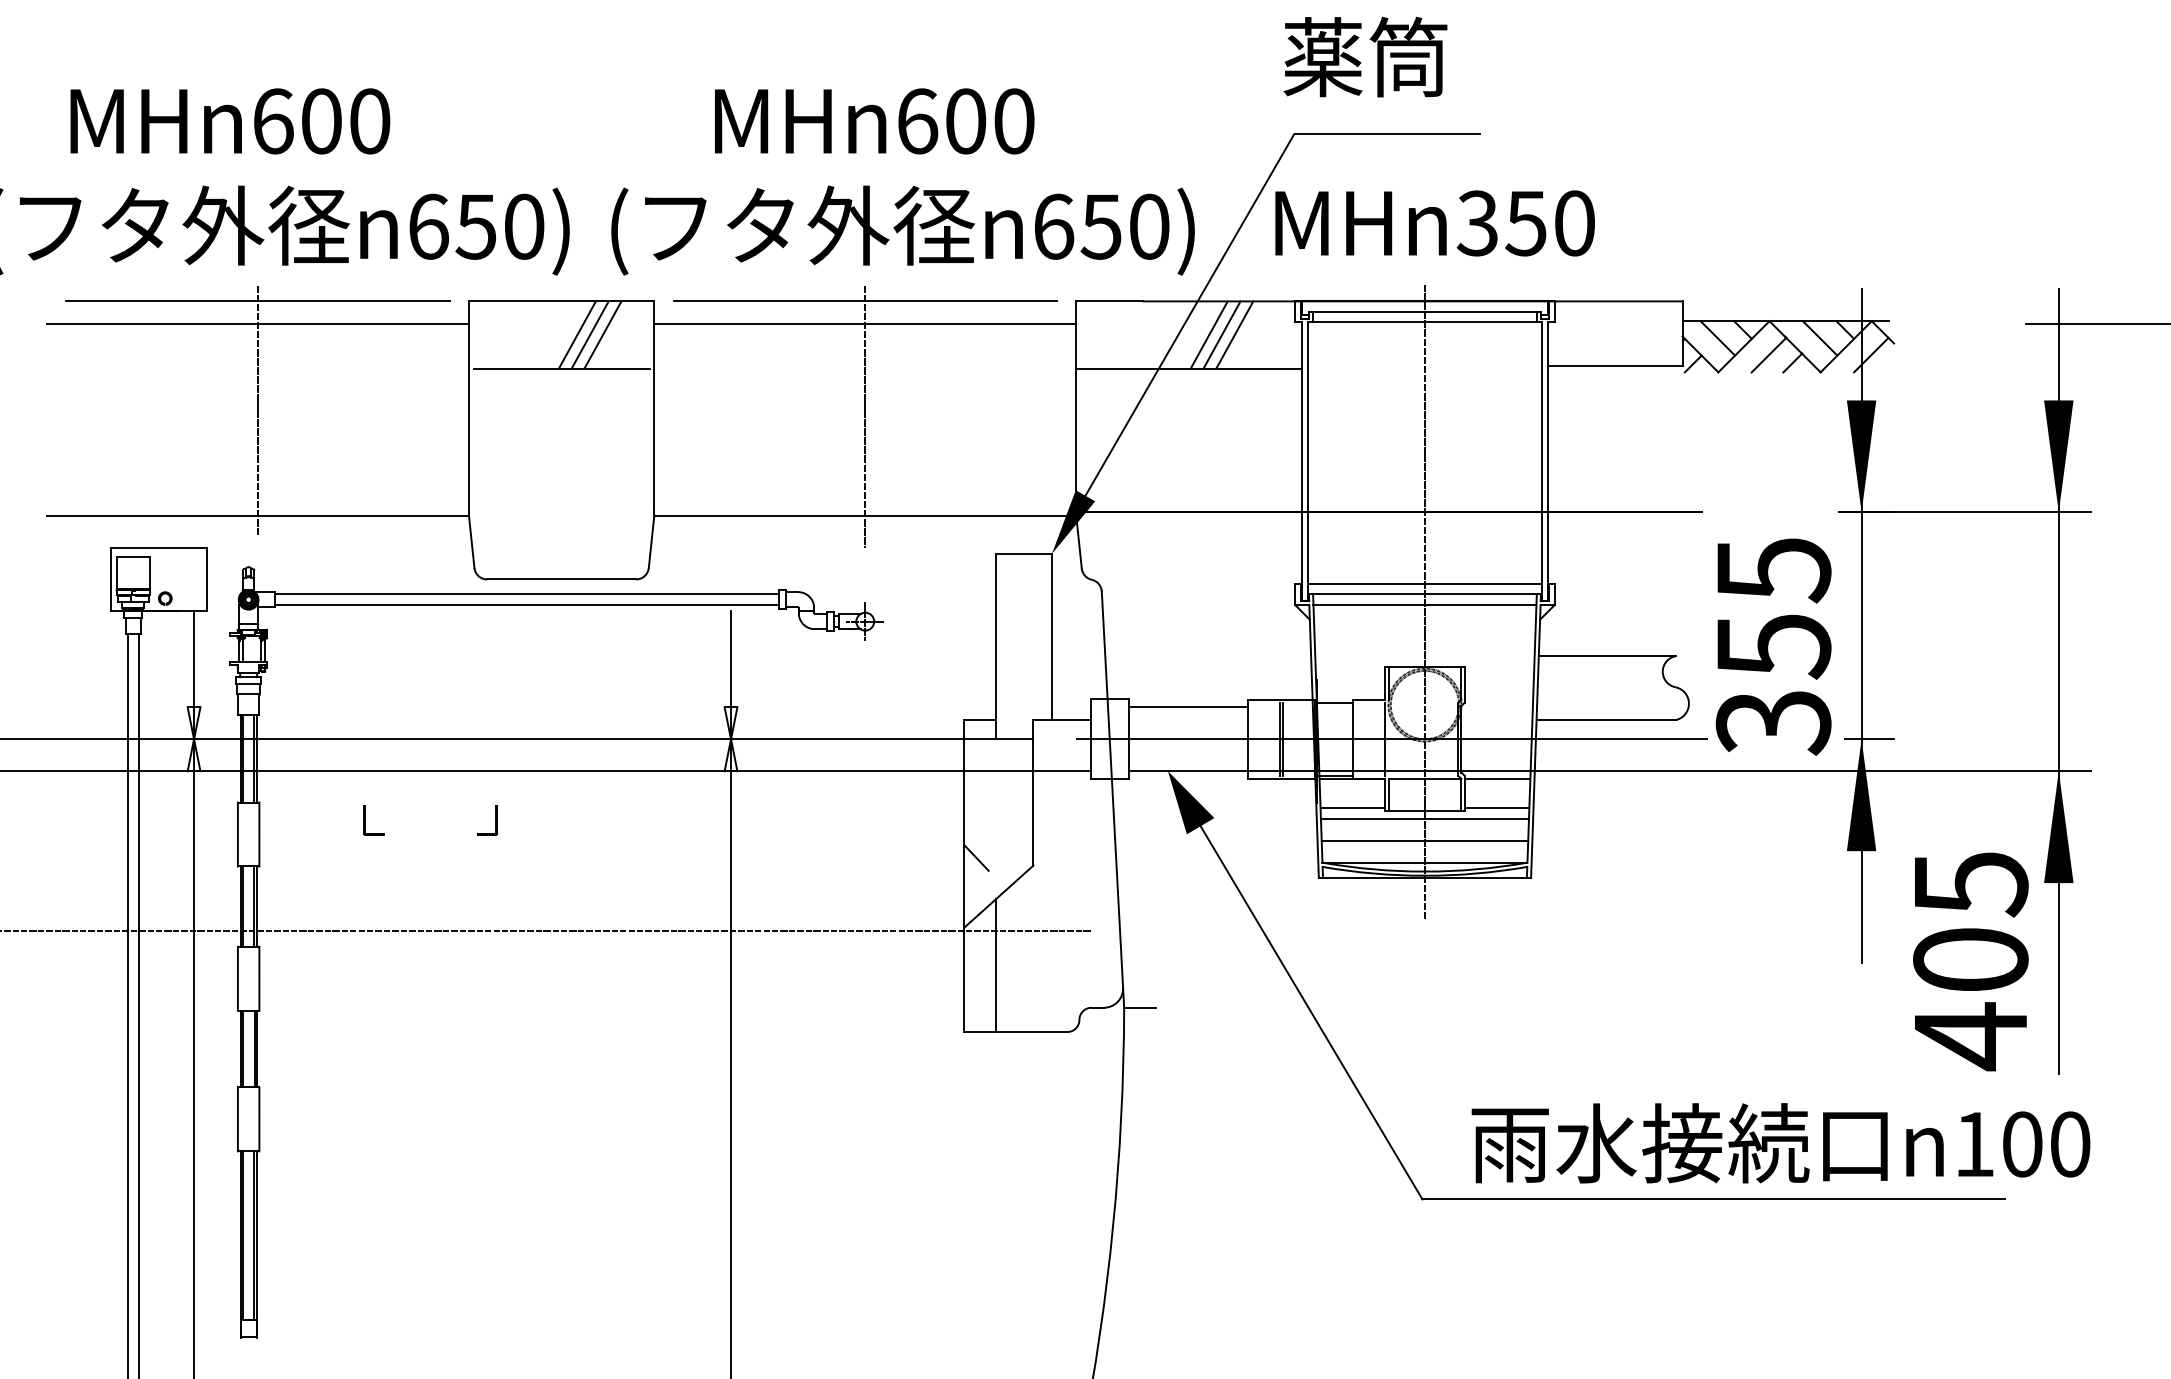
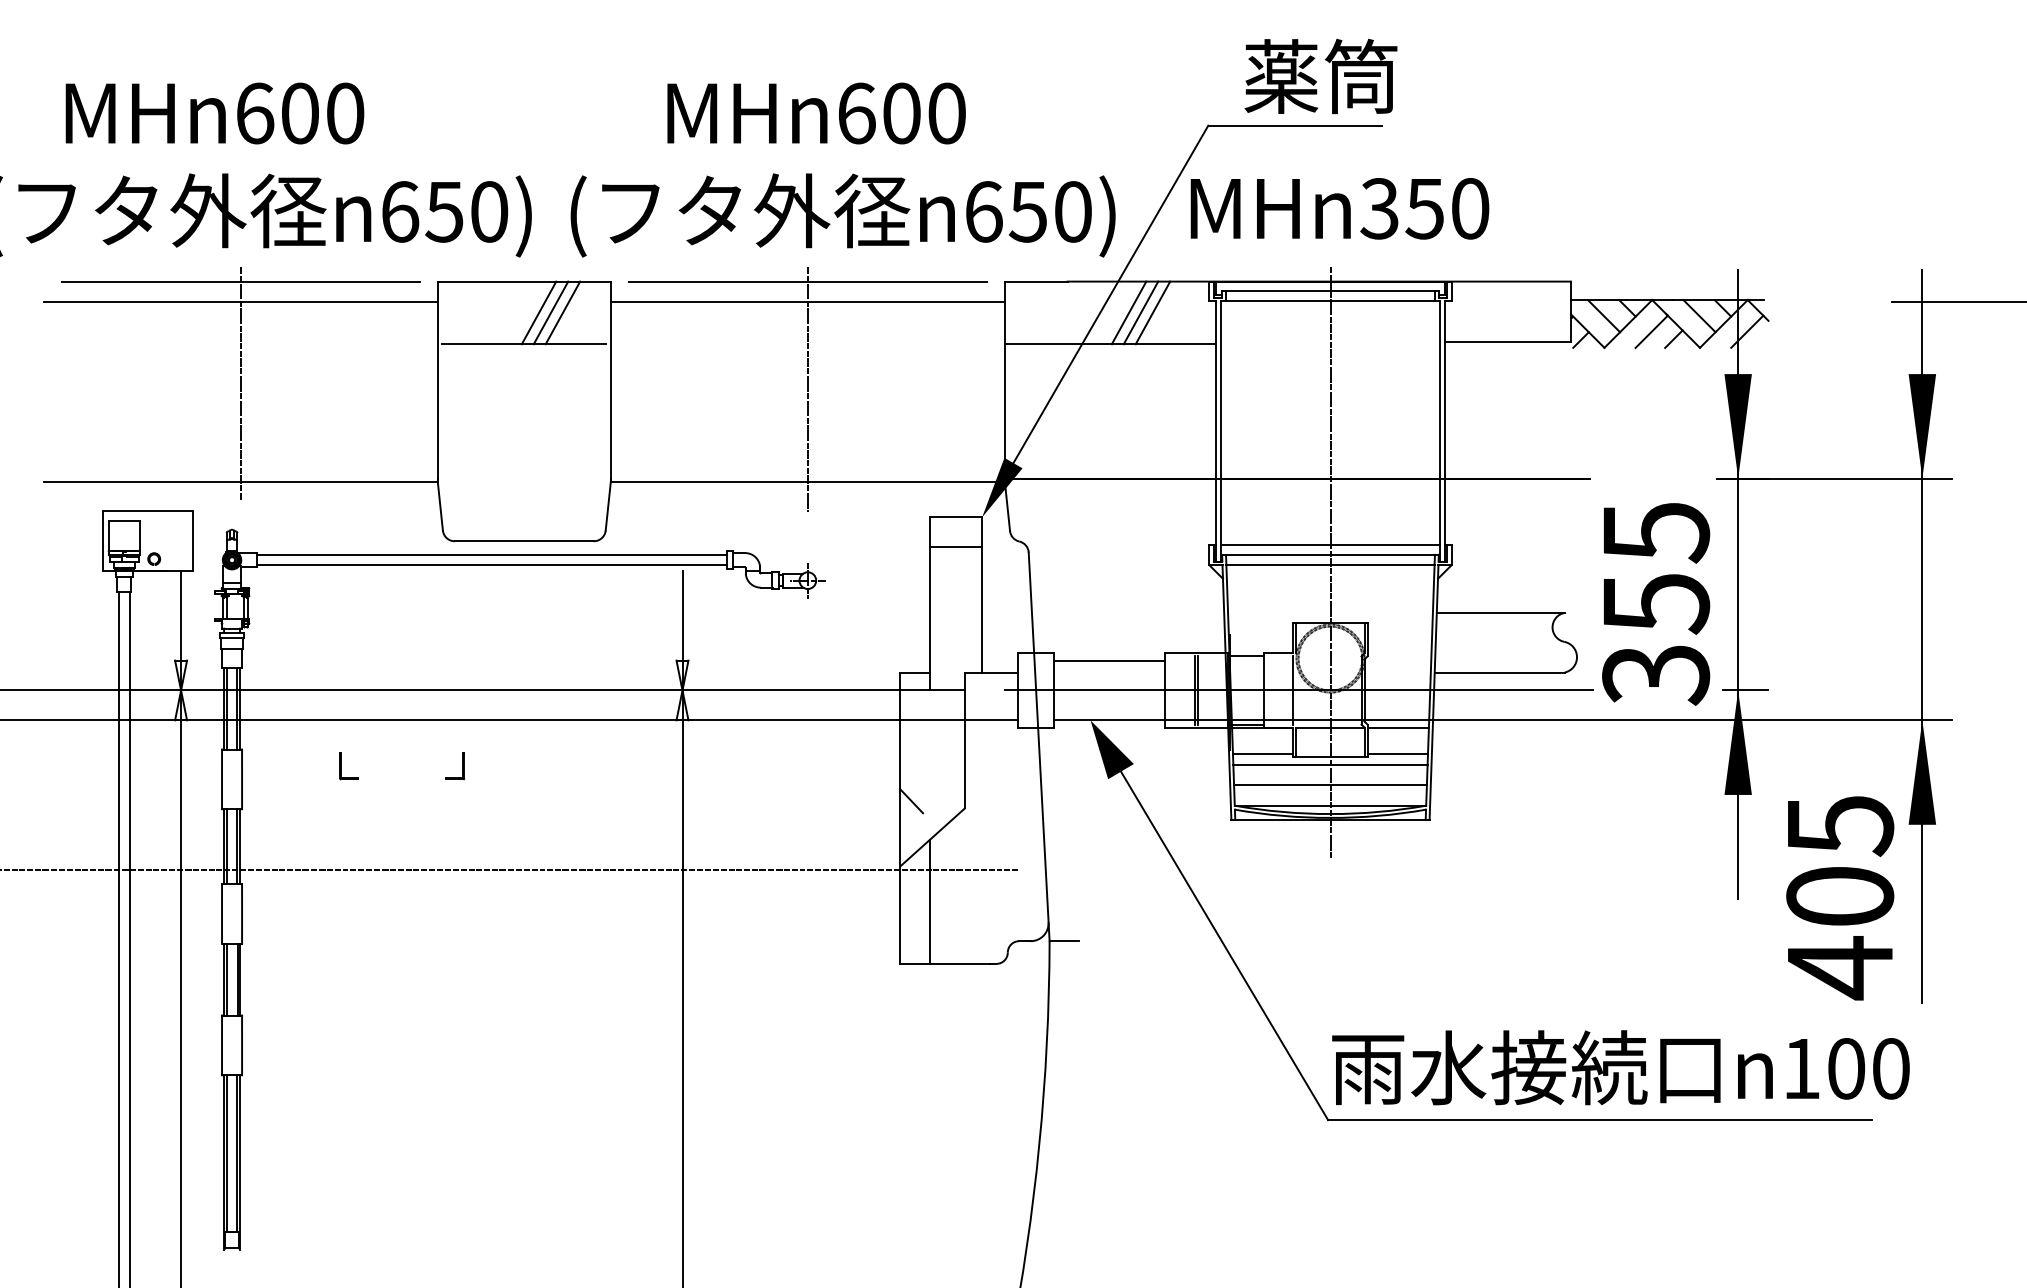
text: (1365, 57) -> (1320, 76), moved
line: (1023, 586) -> (955, 547), added
text: (1780, 1143) -> (1620, 1067), moved

